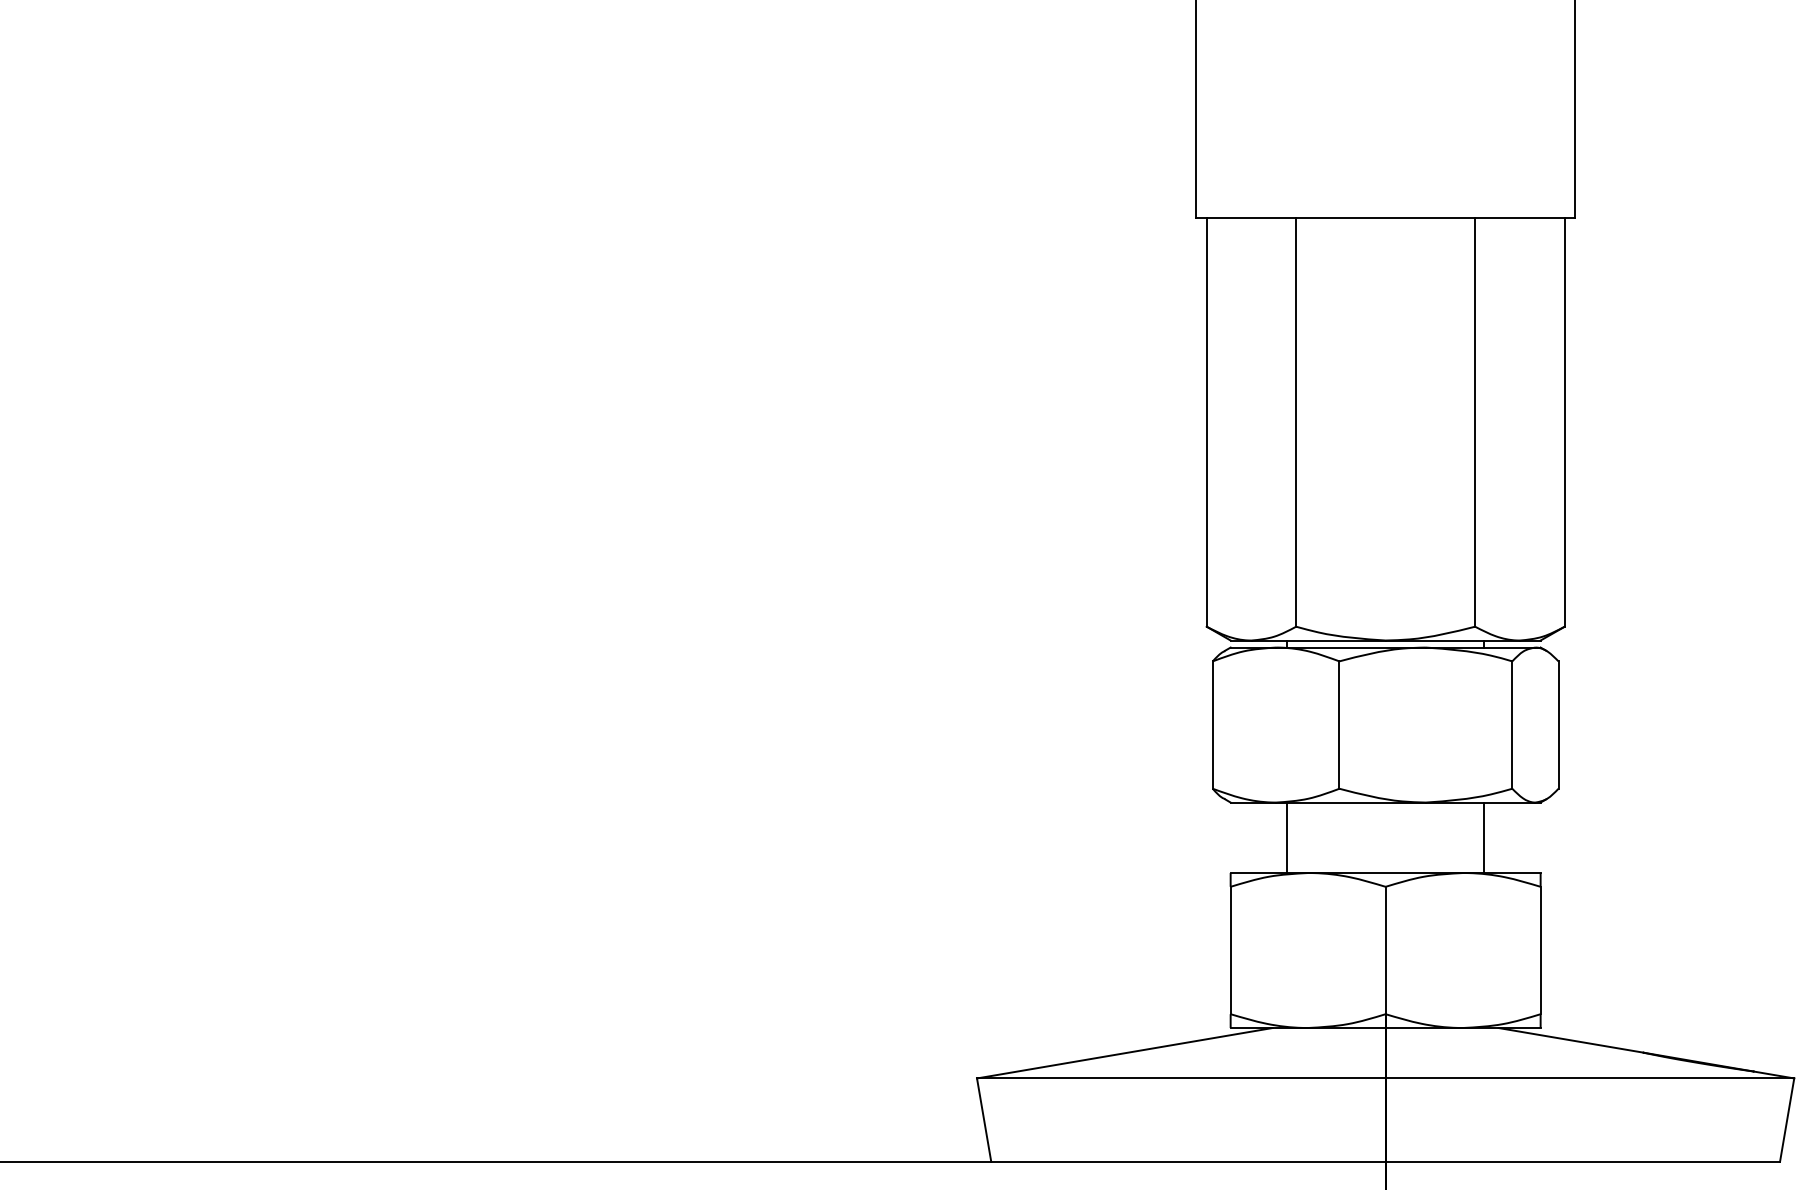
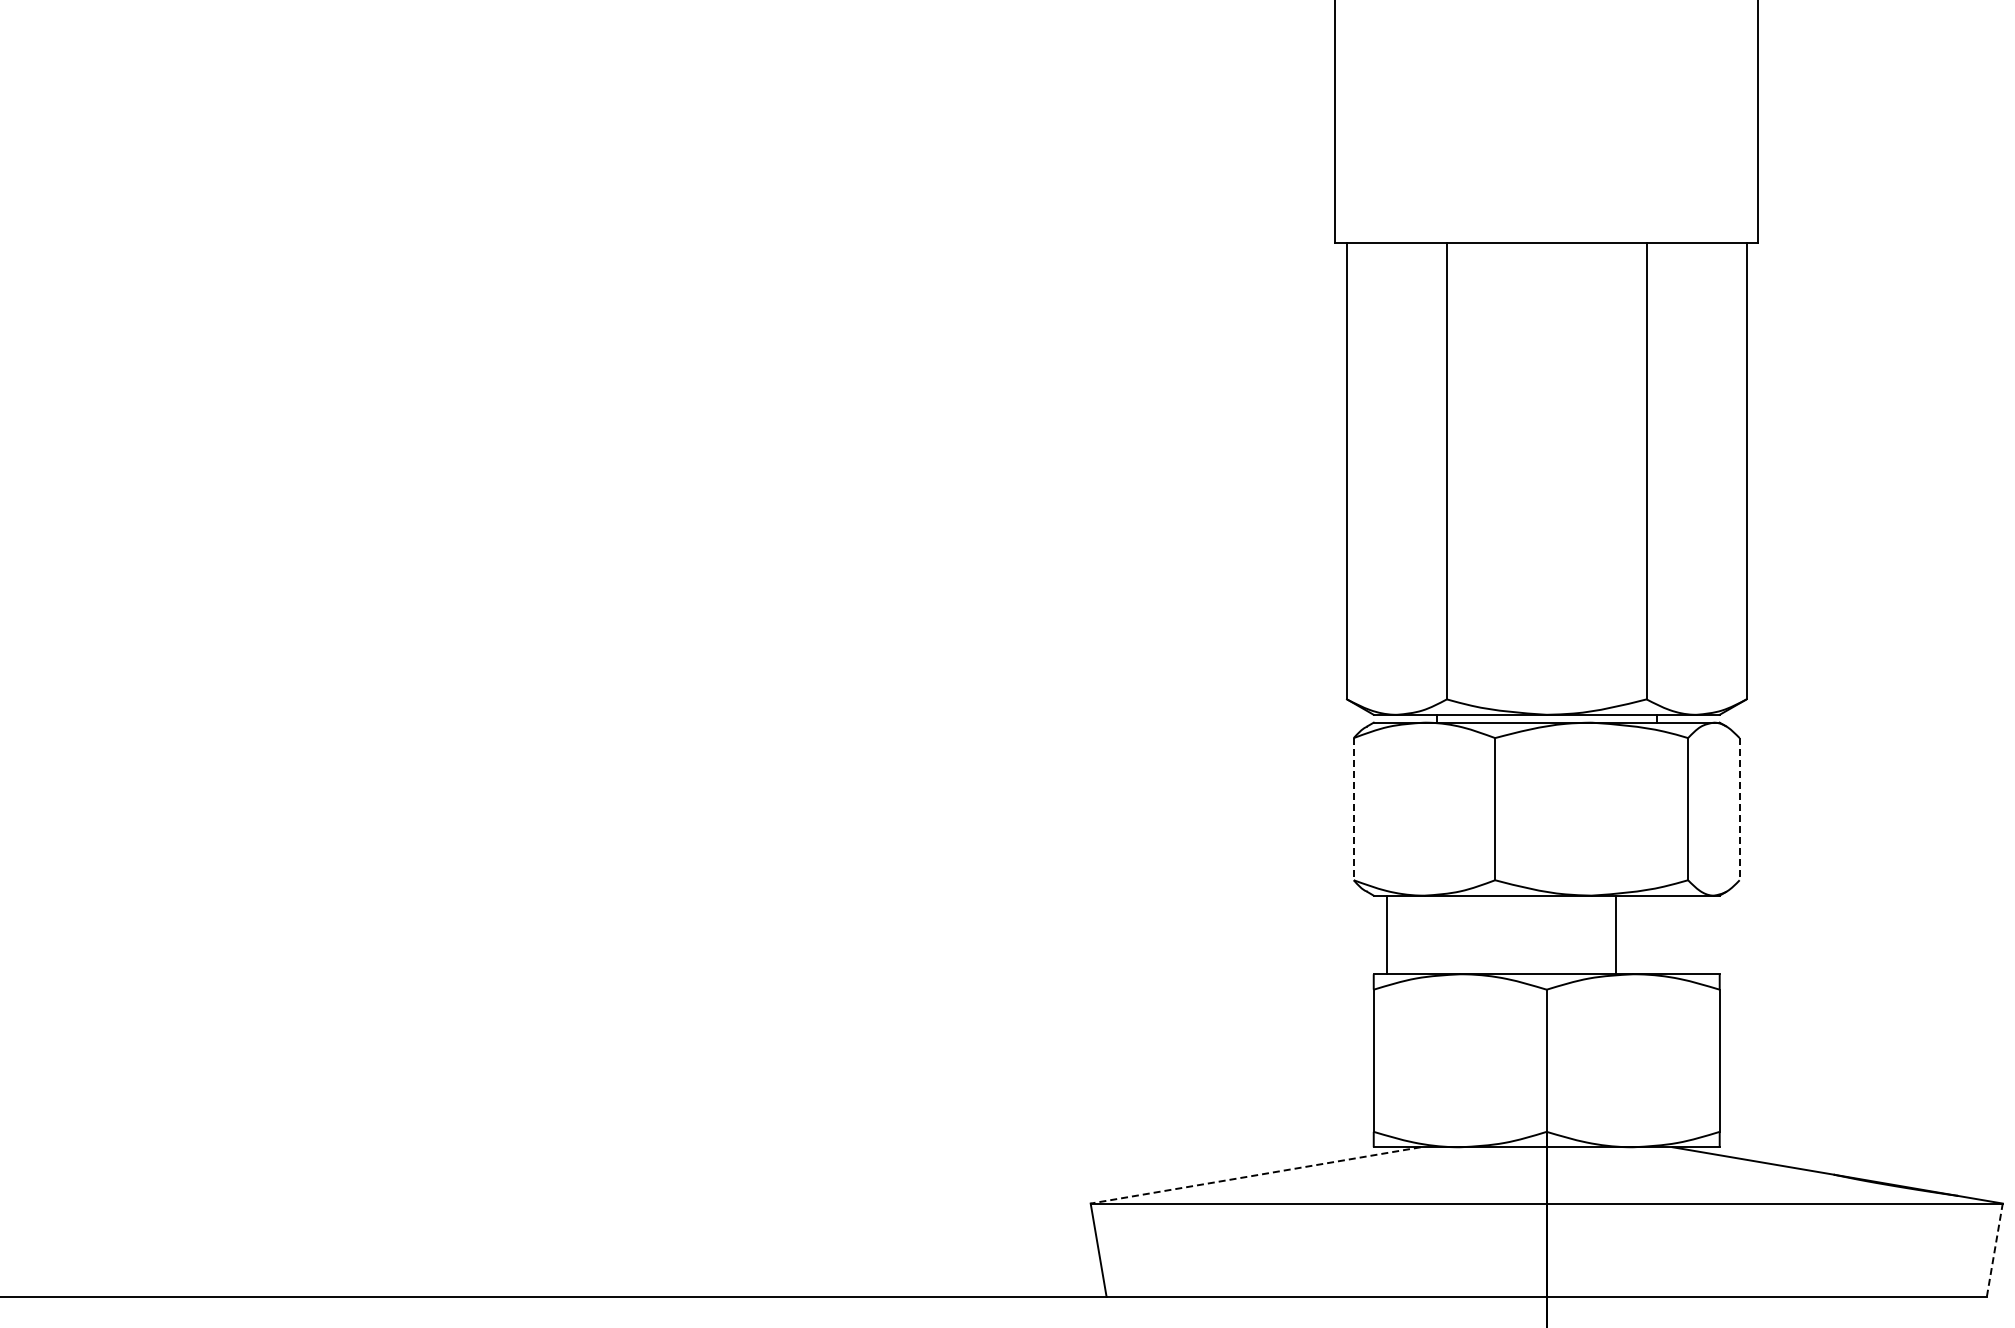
line: (1212, 725) -> (1353, 809), solid -> dashed
line: (1558, 725) -> (1739, 809), solid -> dashed
line: (1286, 837) -> (1386, 934), moved
line: (1484, 837) -> (1615, 934), moved
line: (1124, 1053) -> (1255, 1175), solid -> dashed
line: (1786, 1119) -> (1994, 1249), solid -> dashed

